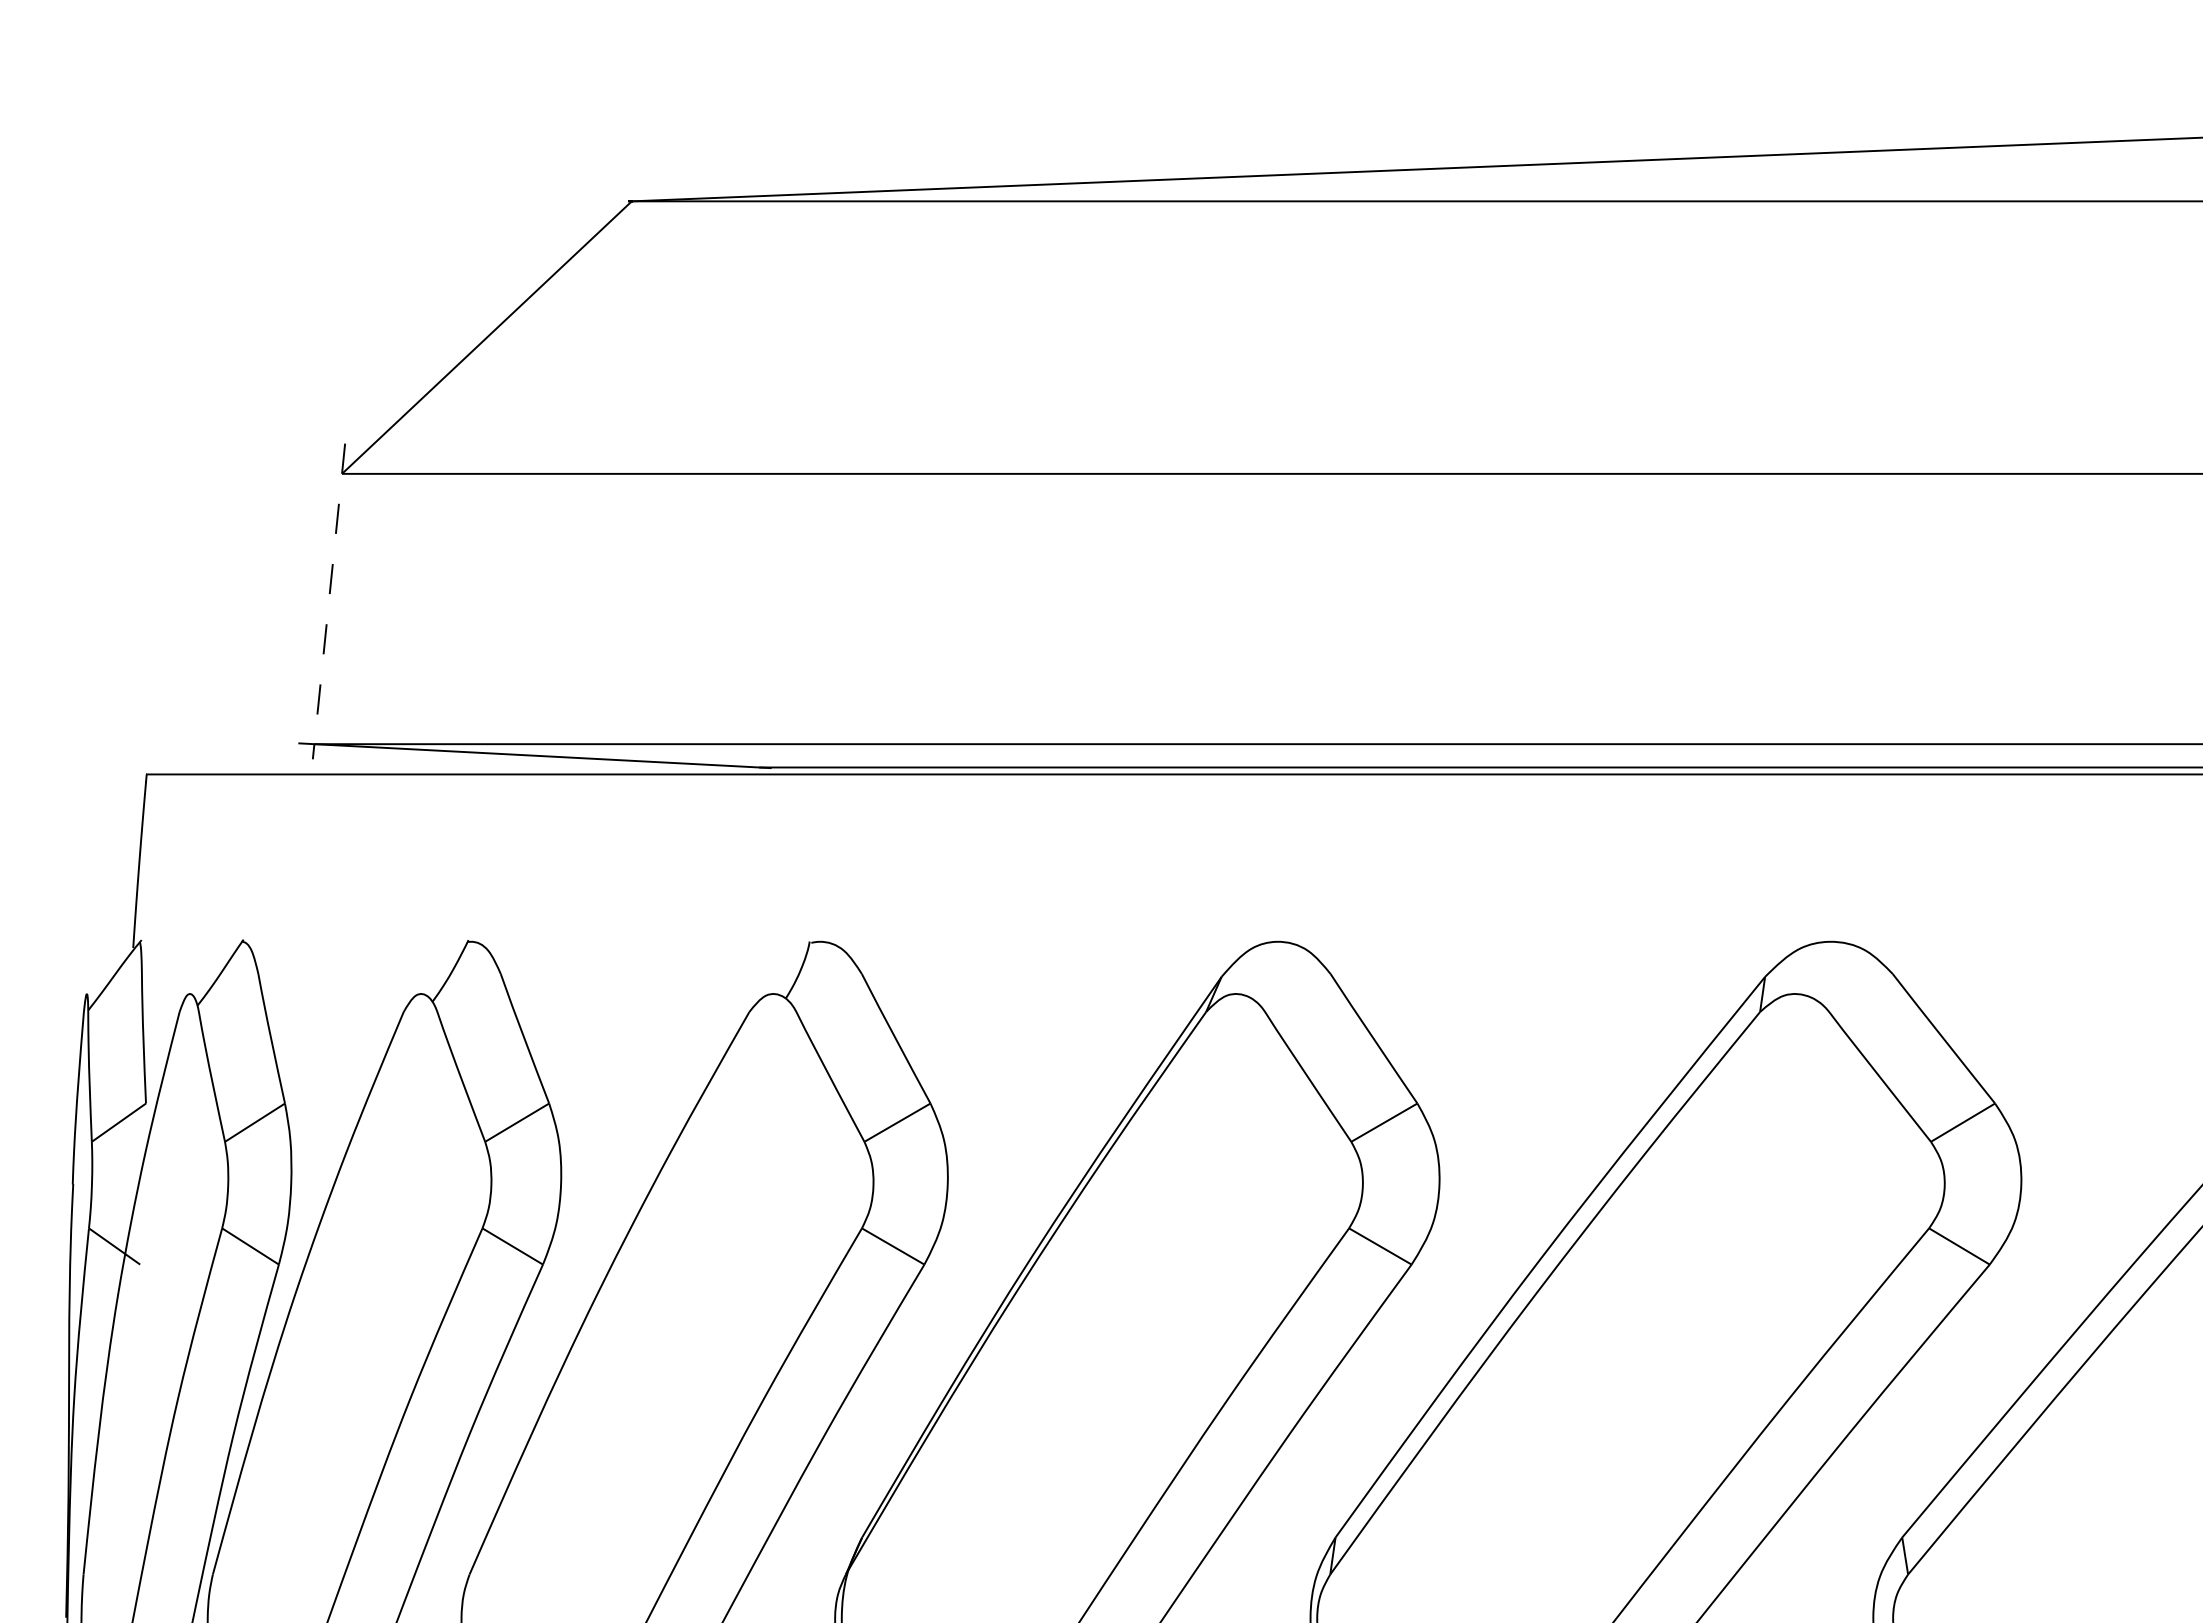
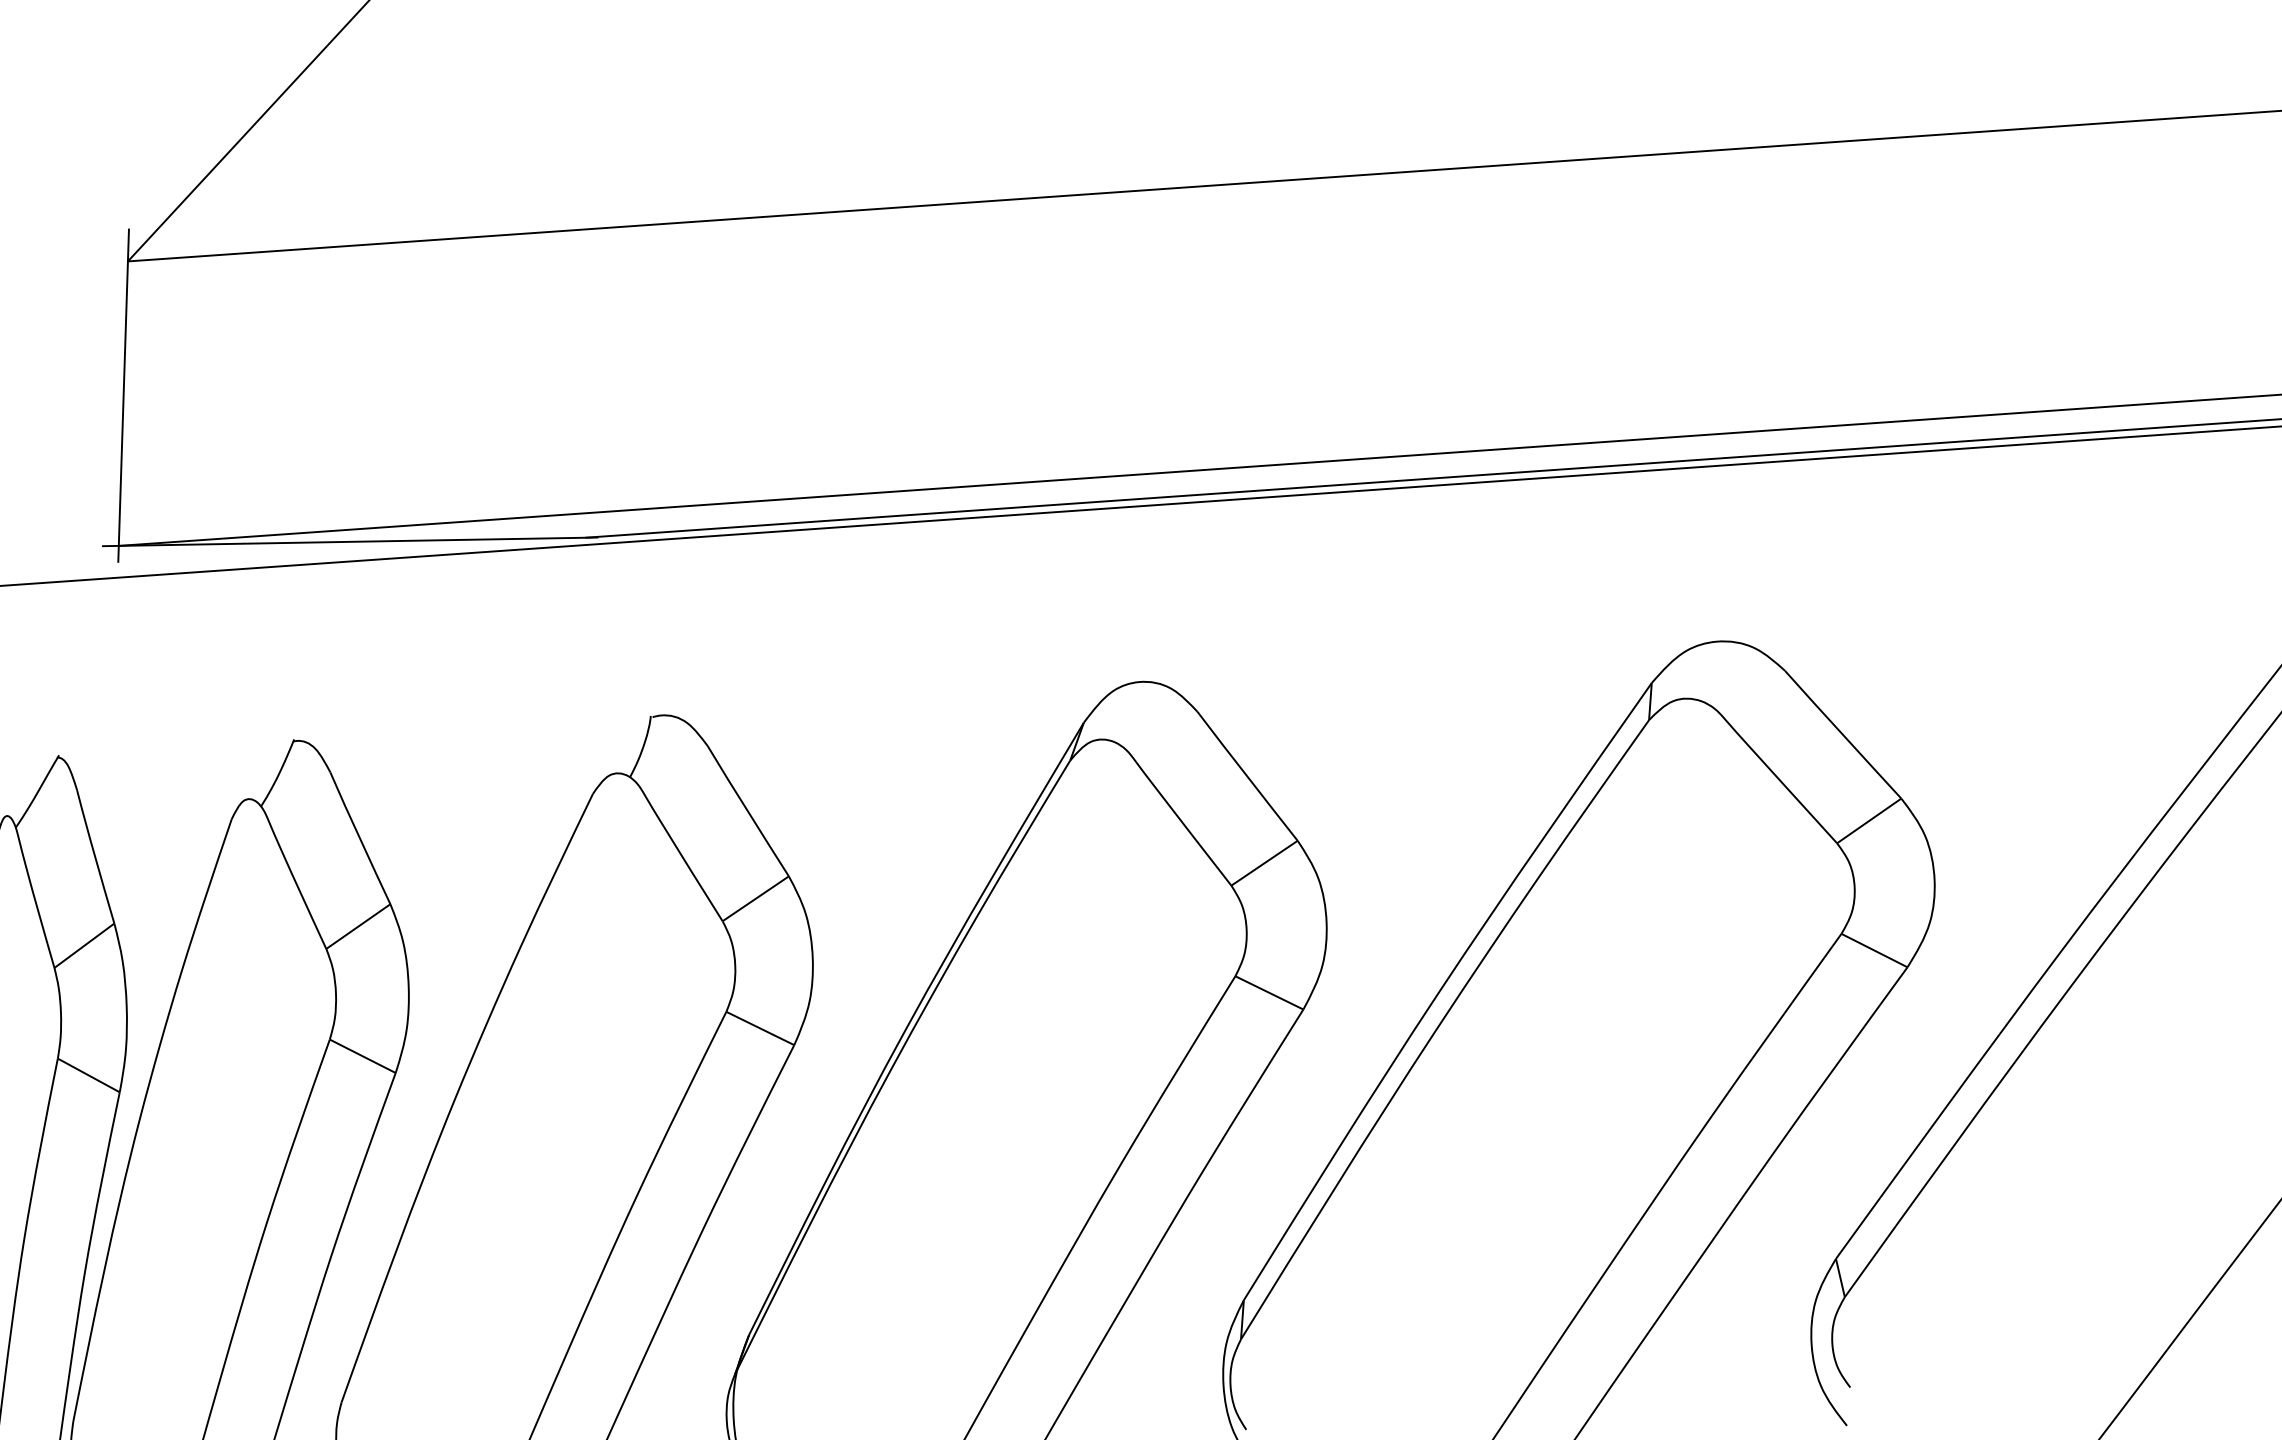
line: (328, 601) -> (123, 395), dashed -> solid

